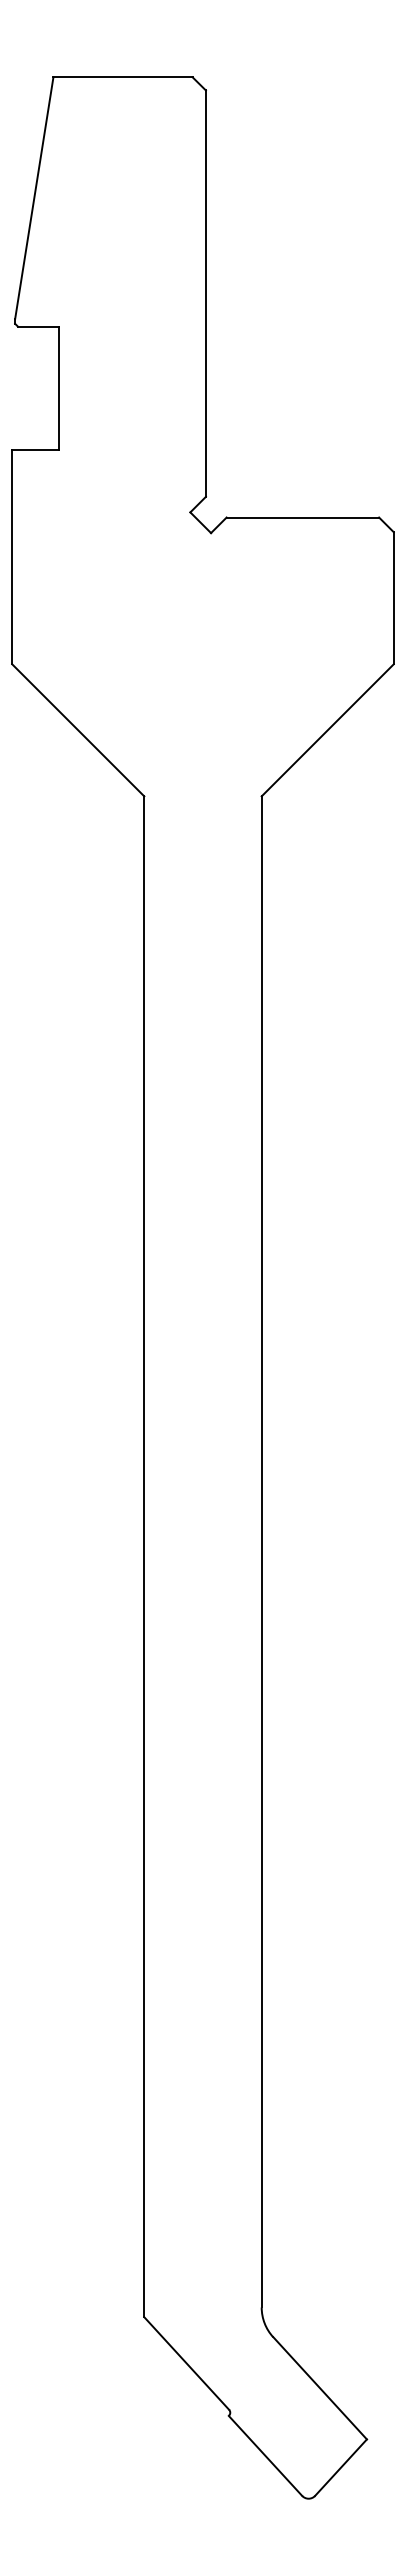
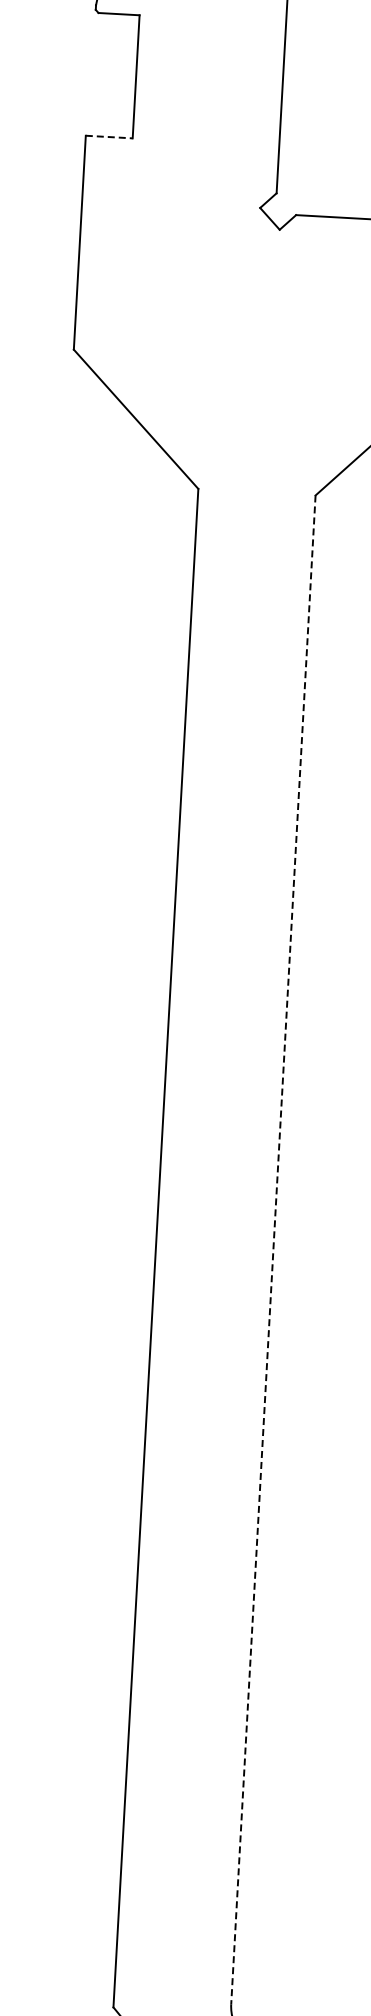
line: (36, 450) -> (110, 137), solid -> dashed
line: (261, 1551) -> (273, 1249), solid -> dashed

